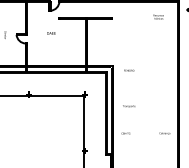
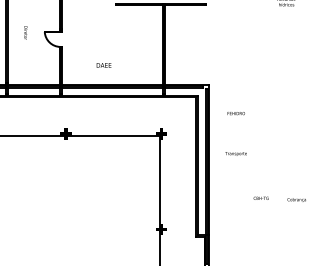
text: (51, 33) -> (104, 65), moved
text: (129, 70) -> (236, 113), moved
text: (125, 133) -> (260, 198), moved

